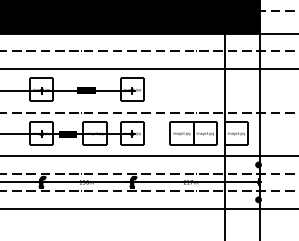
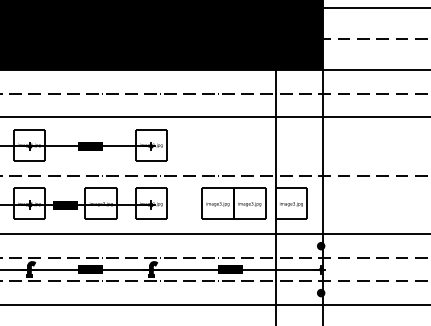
fill: (86, 182) -> (90, 269), added
fill: (191, 182) -> (230, 269), added

